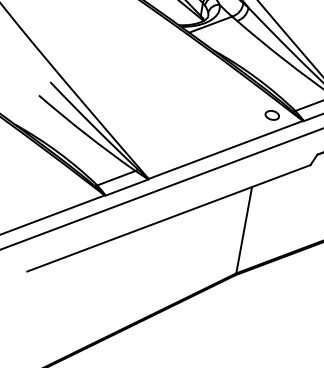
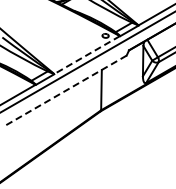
line: (226, 150) -> (87, 55), solid -> dashed
line: (168, 218) -> (66, 90), solid -> dashed

